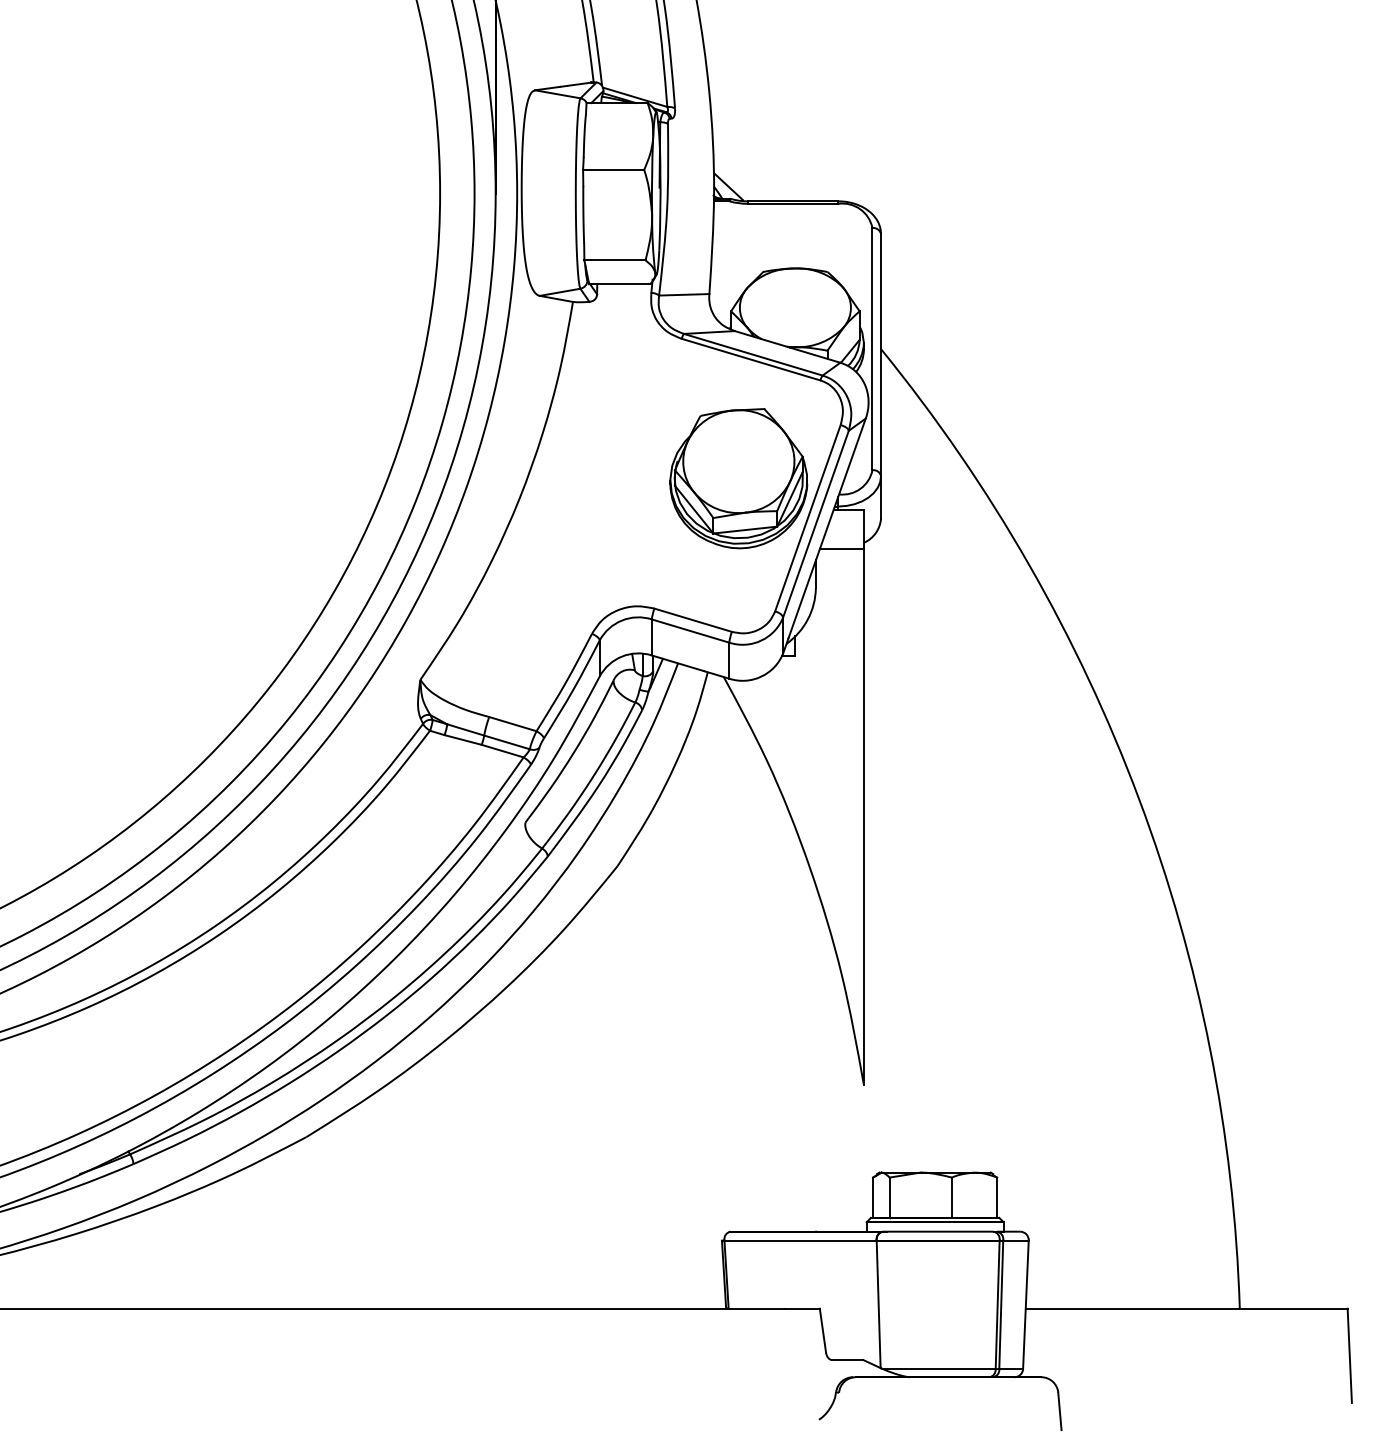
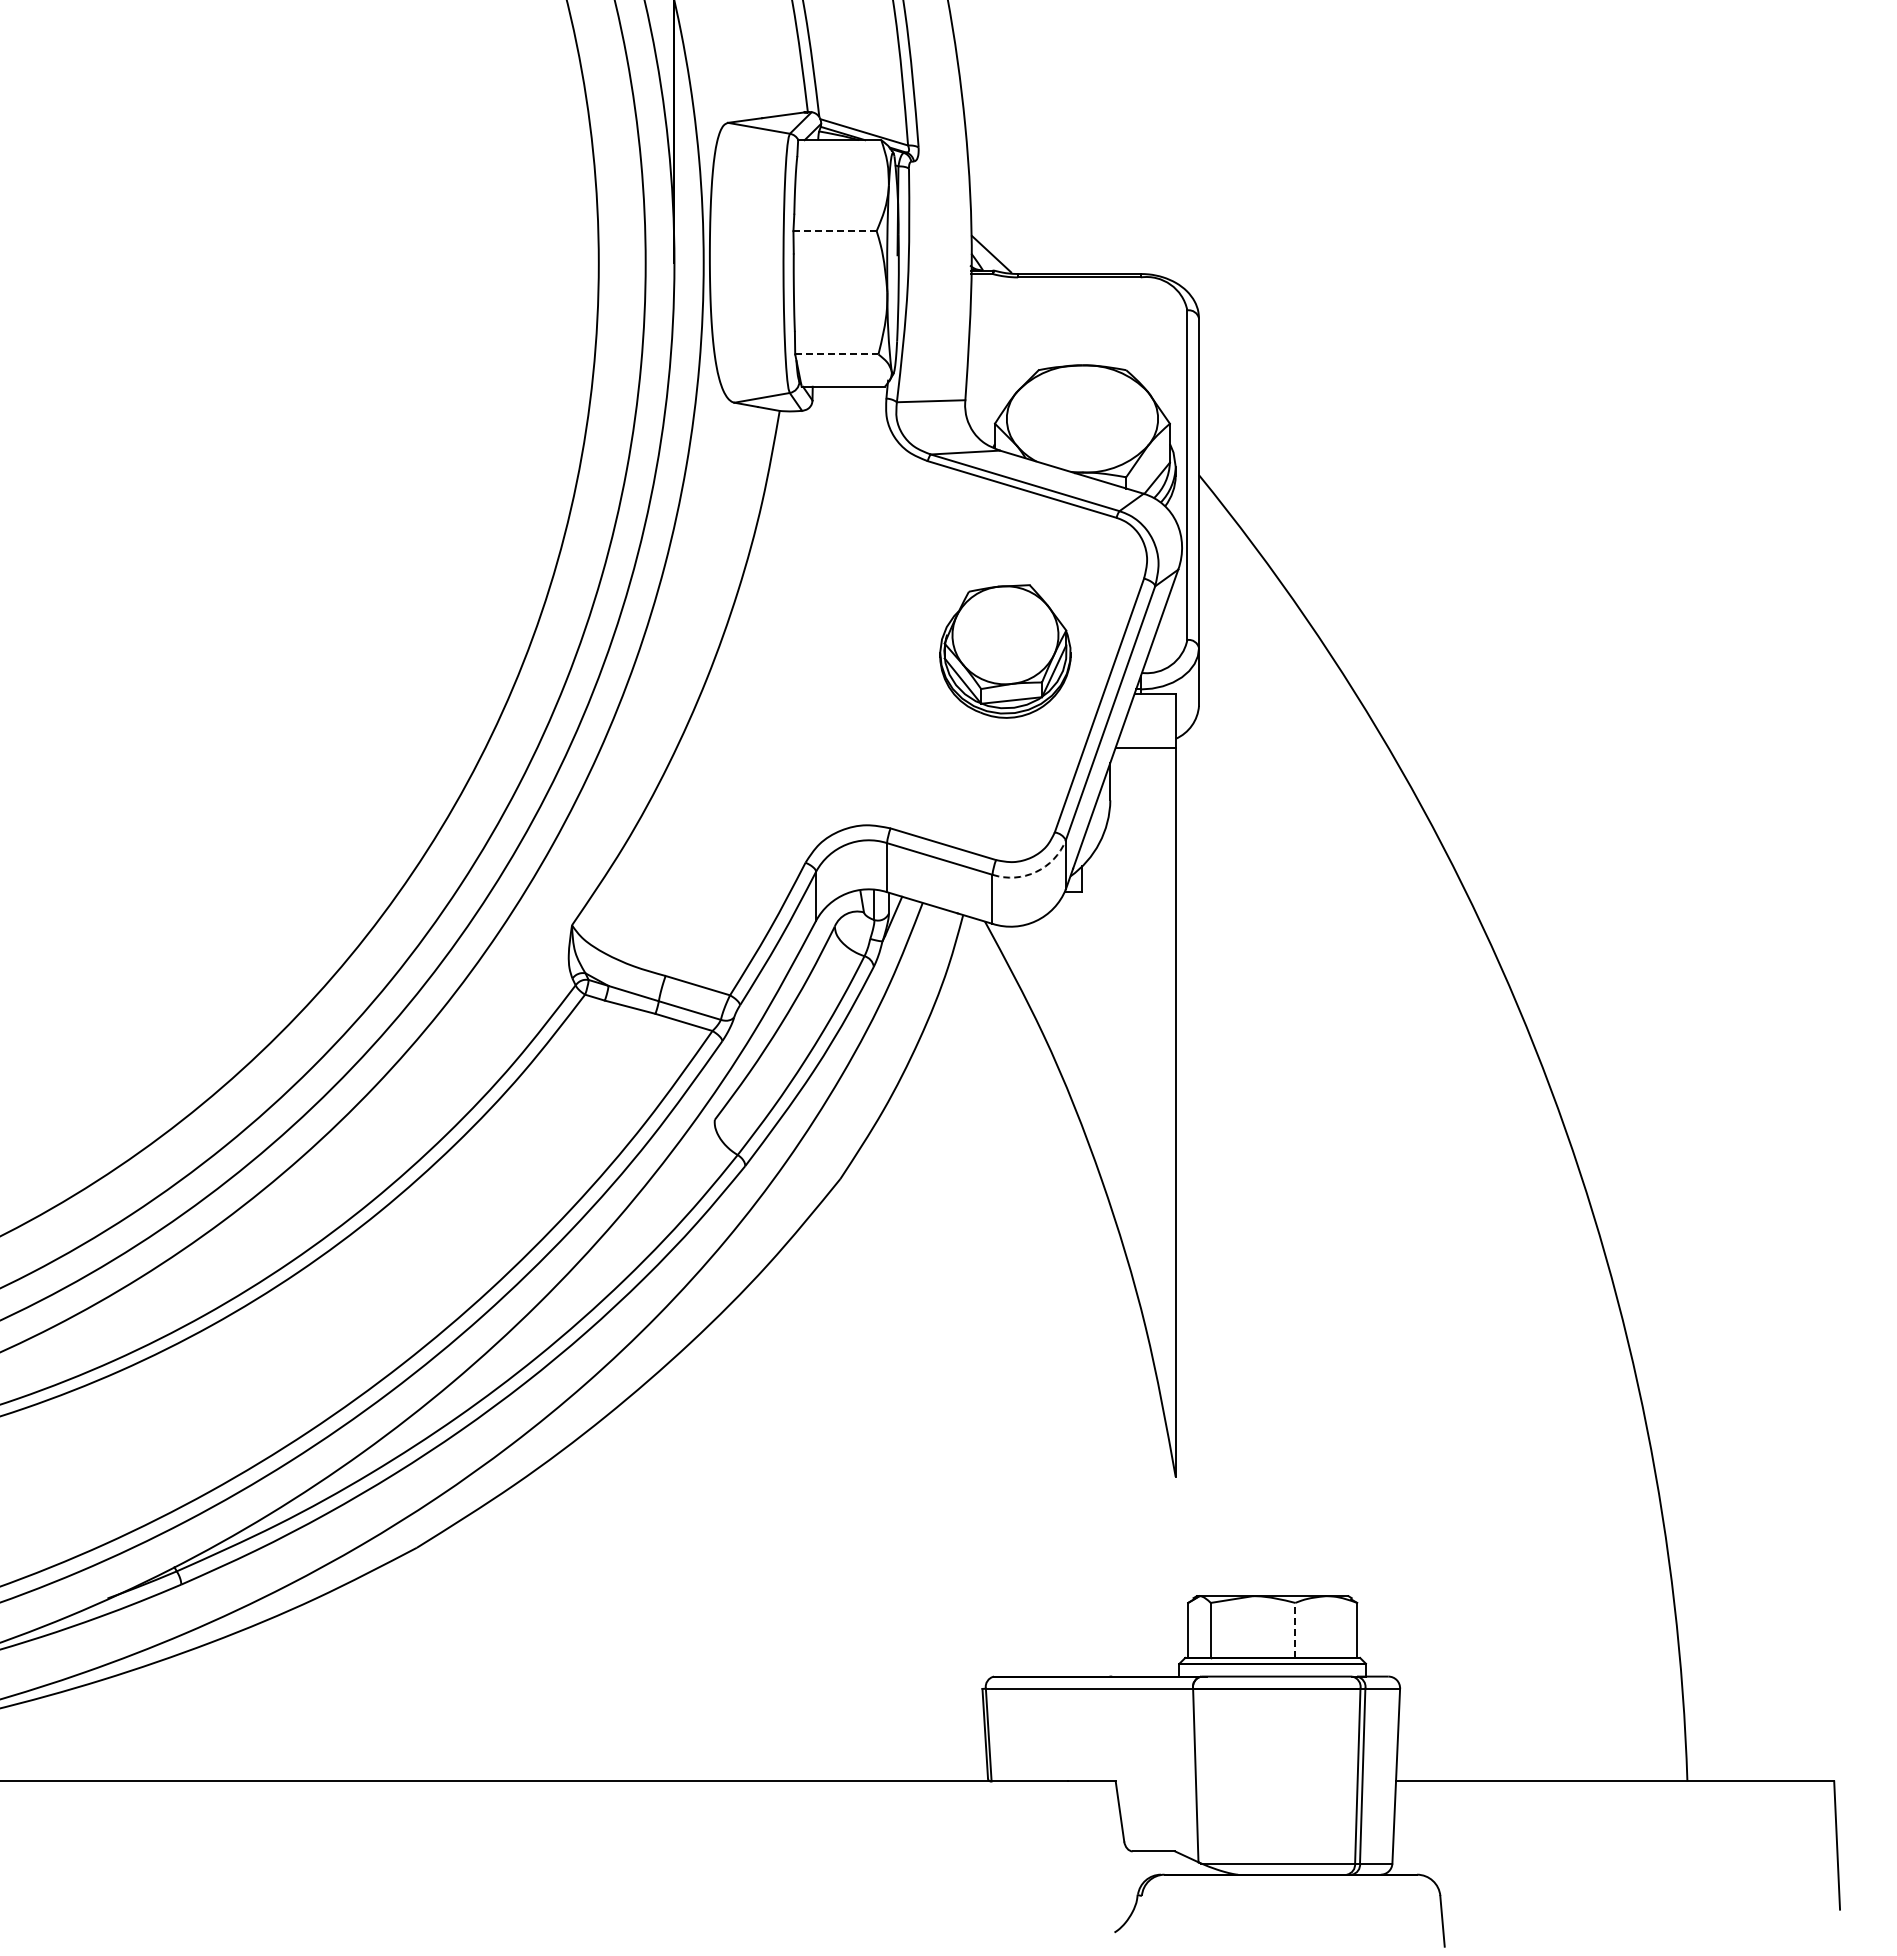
line: (613, 170) -> (835, 231), solid -> dashed
line: (614, 260) -> (836, 354), solid -> dashed
part: (738, 478) -> (1005, 651), size x0.7
arc: (761, 640) -> (1036, 872), solid -> dashed
line: (951, 1197) -> (1295, 1630), solid -> dashed

